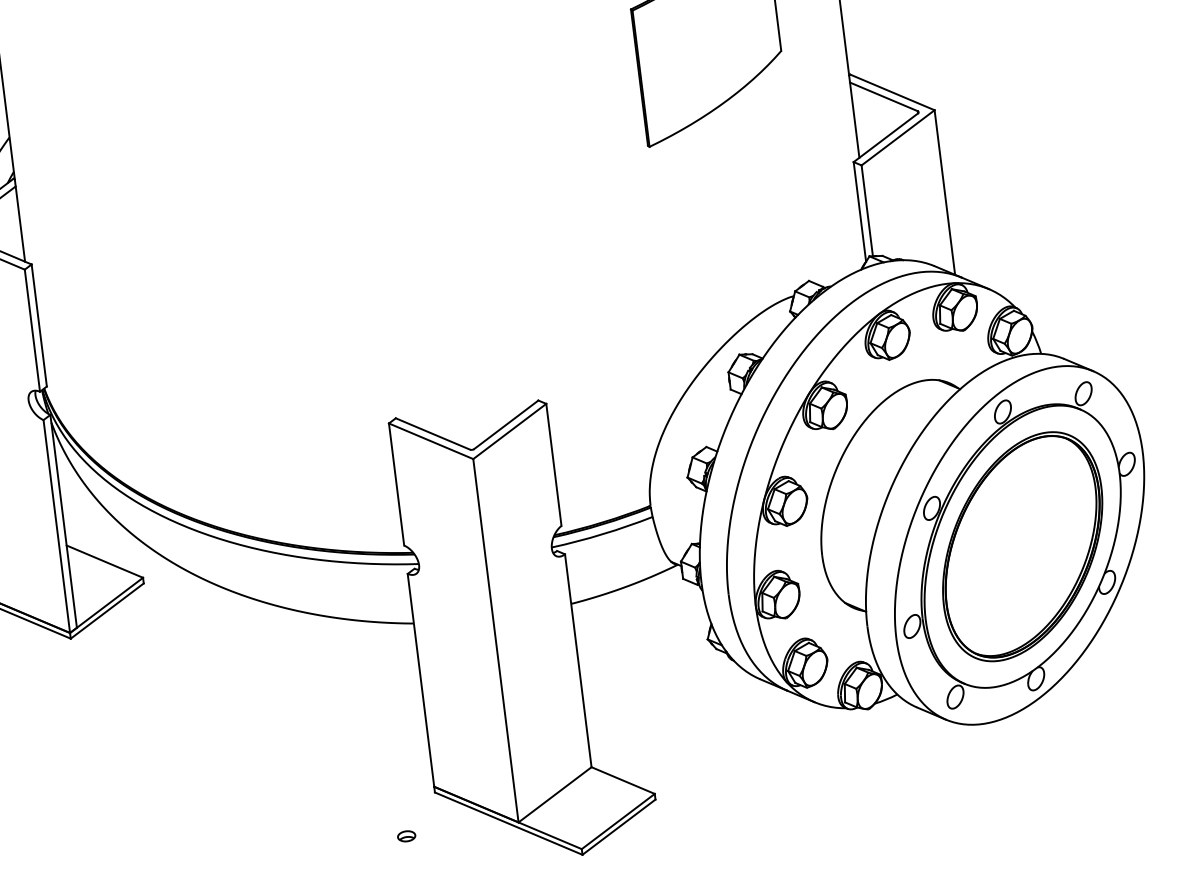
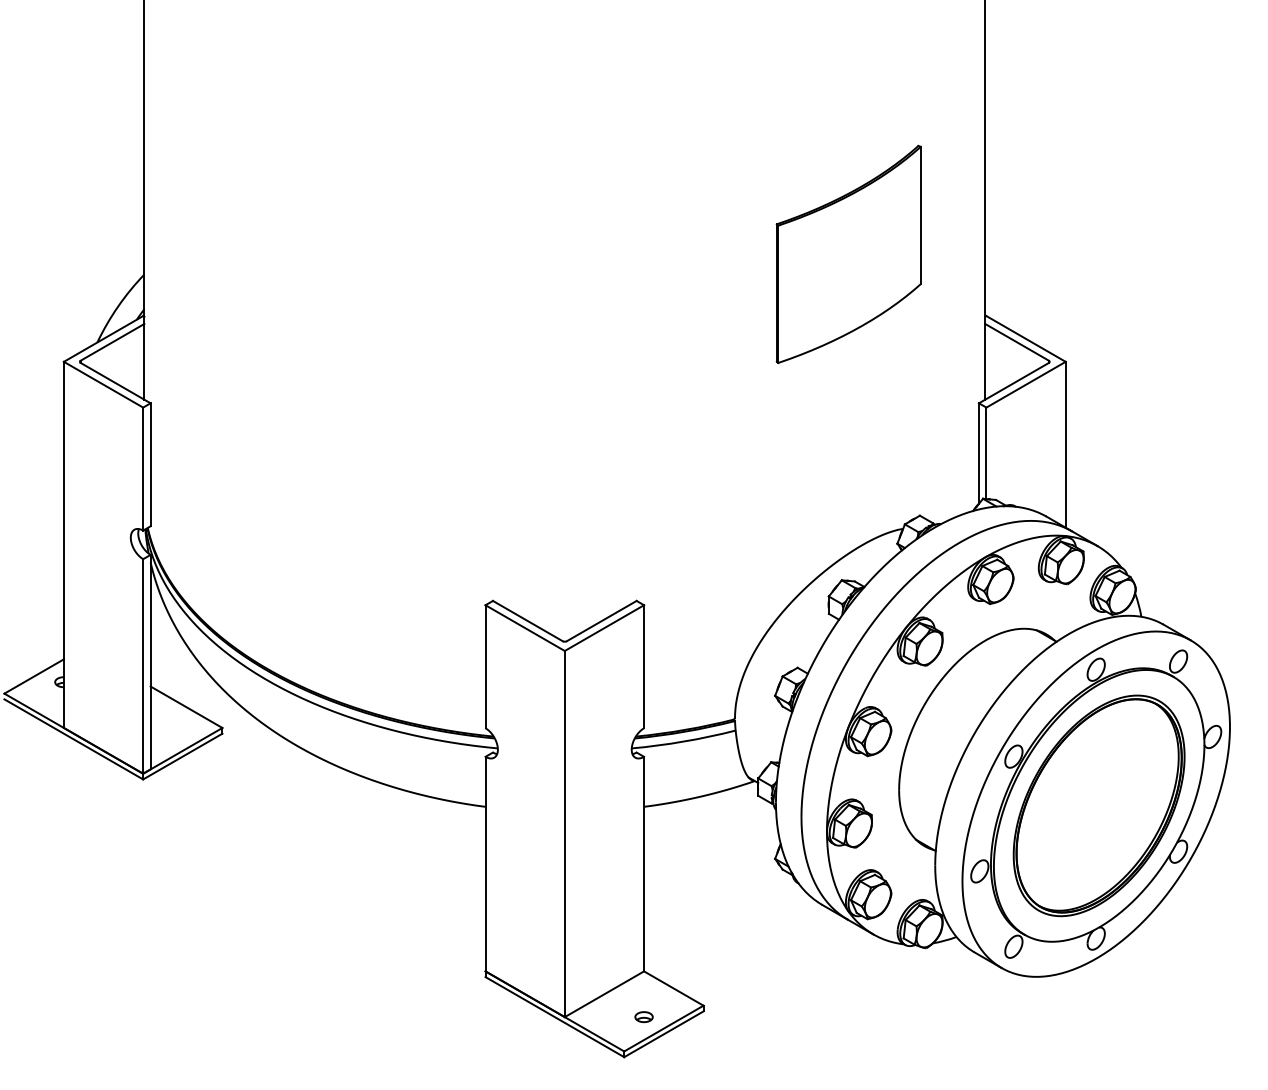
part: (406, 836) -> (643, 1017), moved

